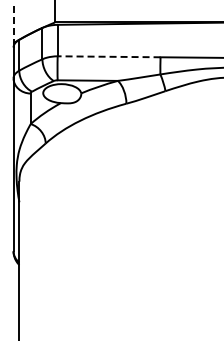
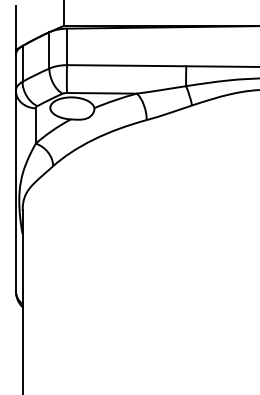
line: (13, 24) -> (15, 28), dashed -> solid
line: (108, 56) -> (125, 65), dashed -> solid

